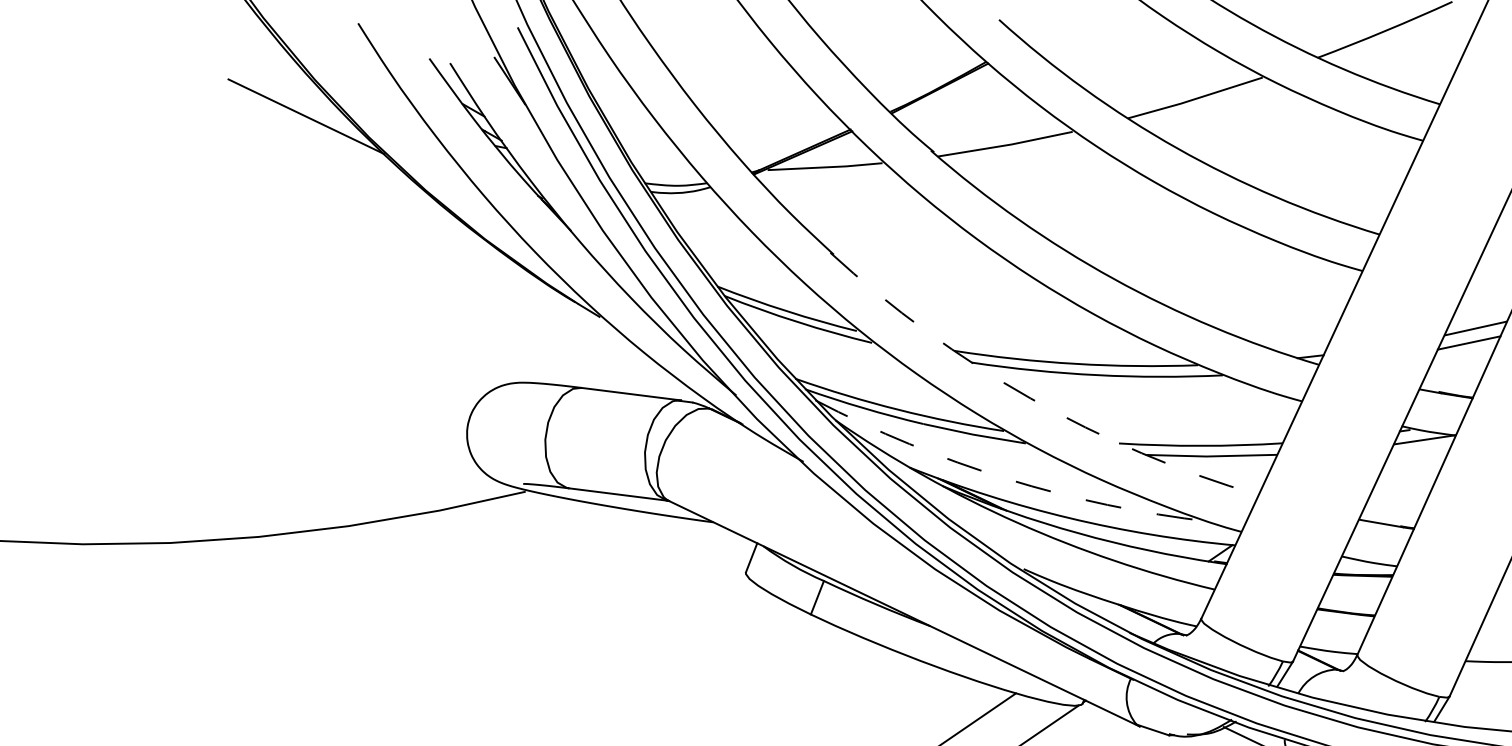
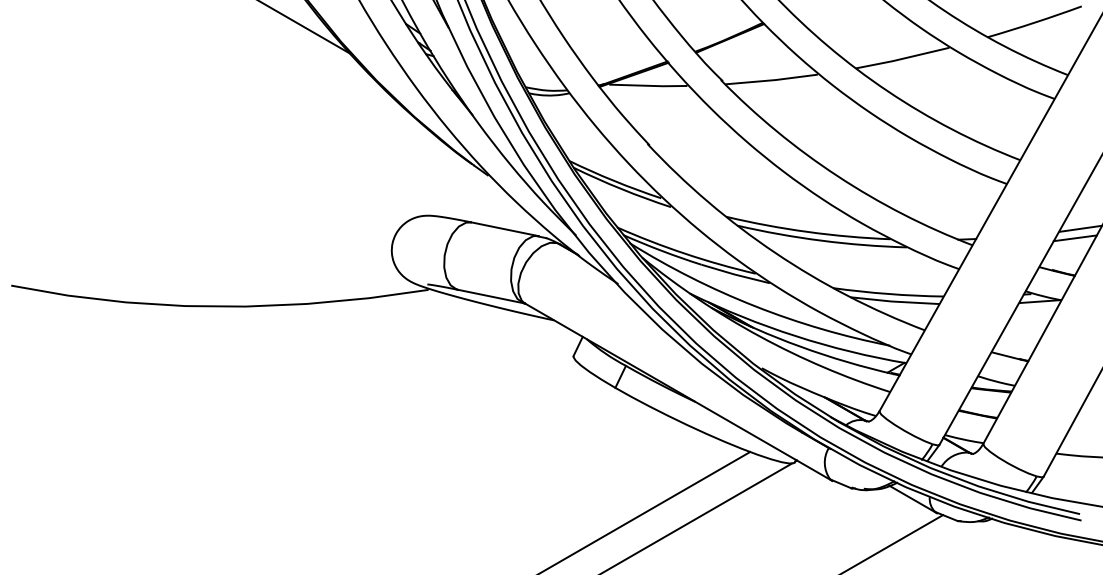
arc: (1030, 399) -> (775, 253), dashed -> solid
arc: (1007, 479) -> (755, 306), dashed -> solid

